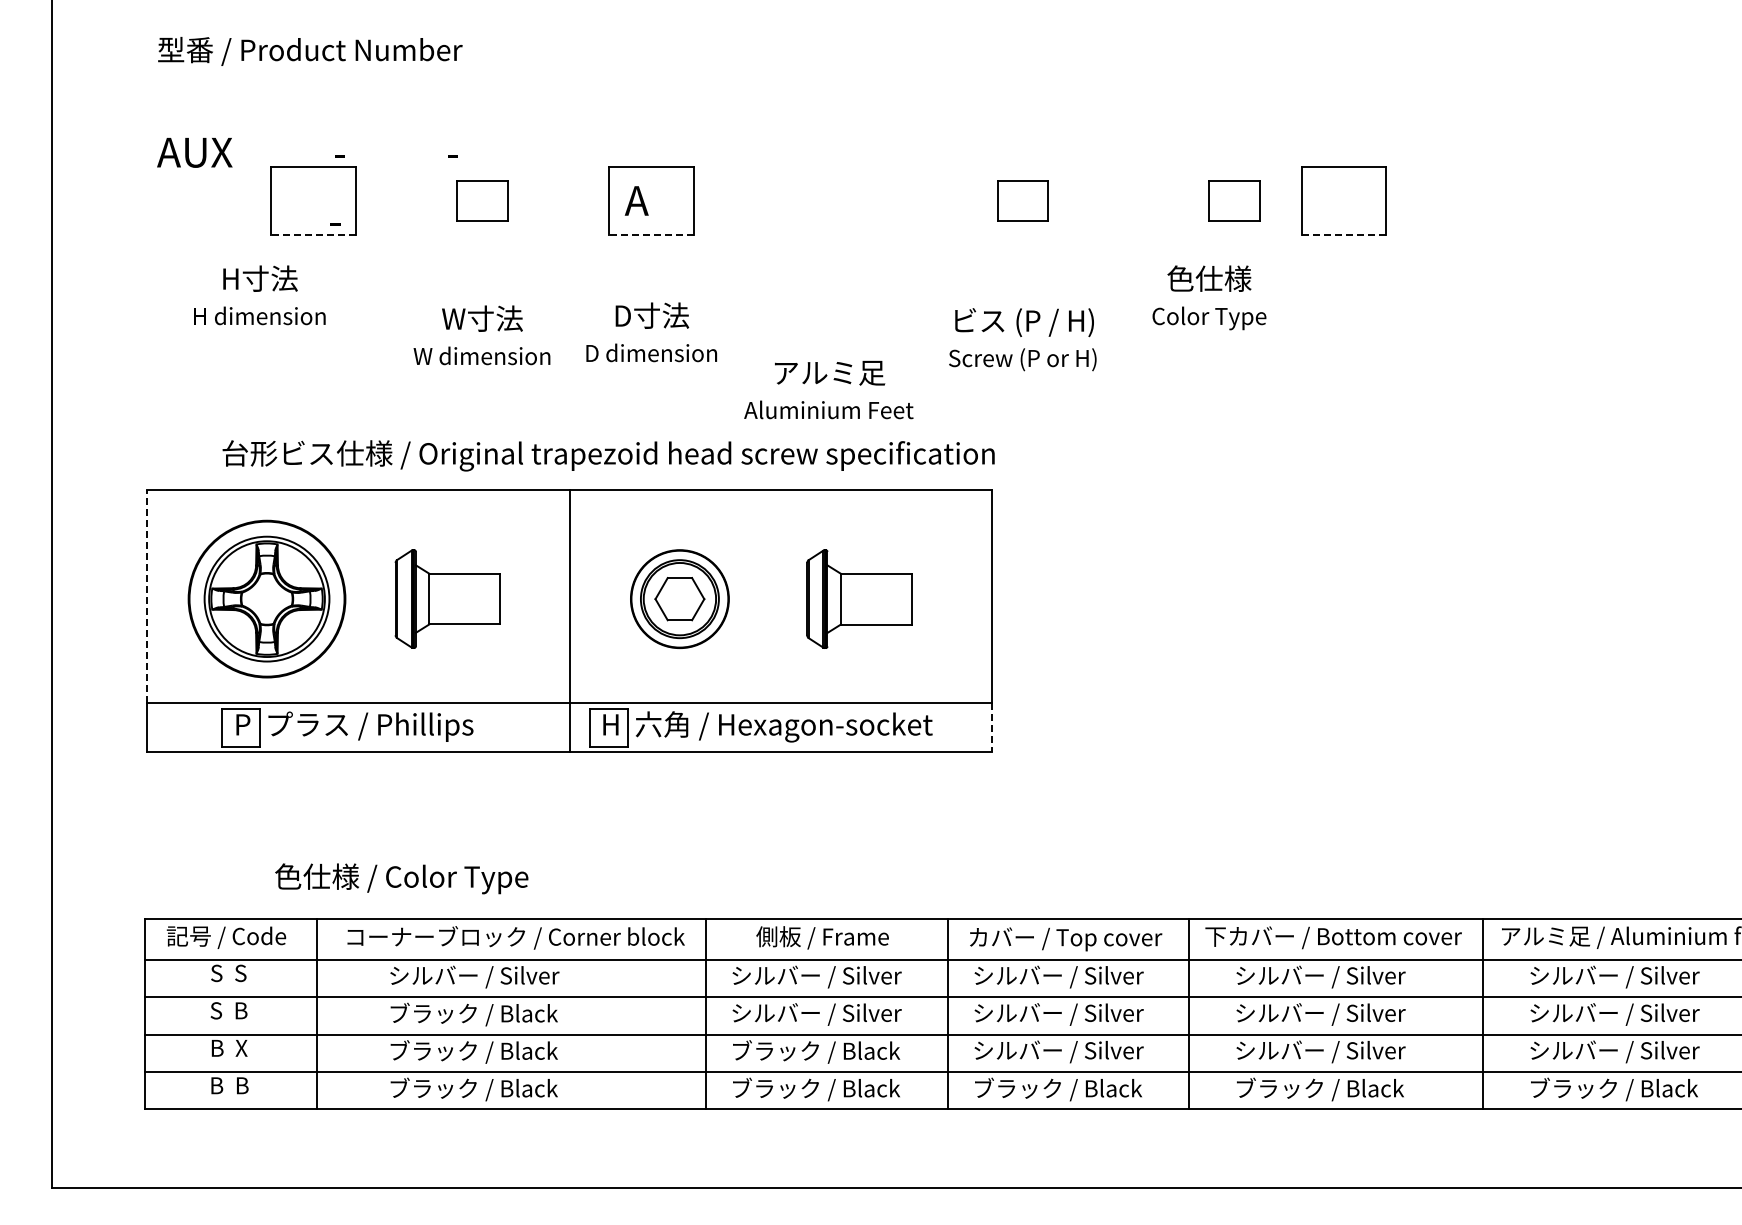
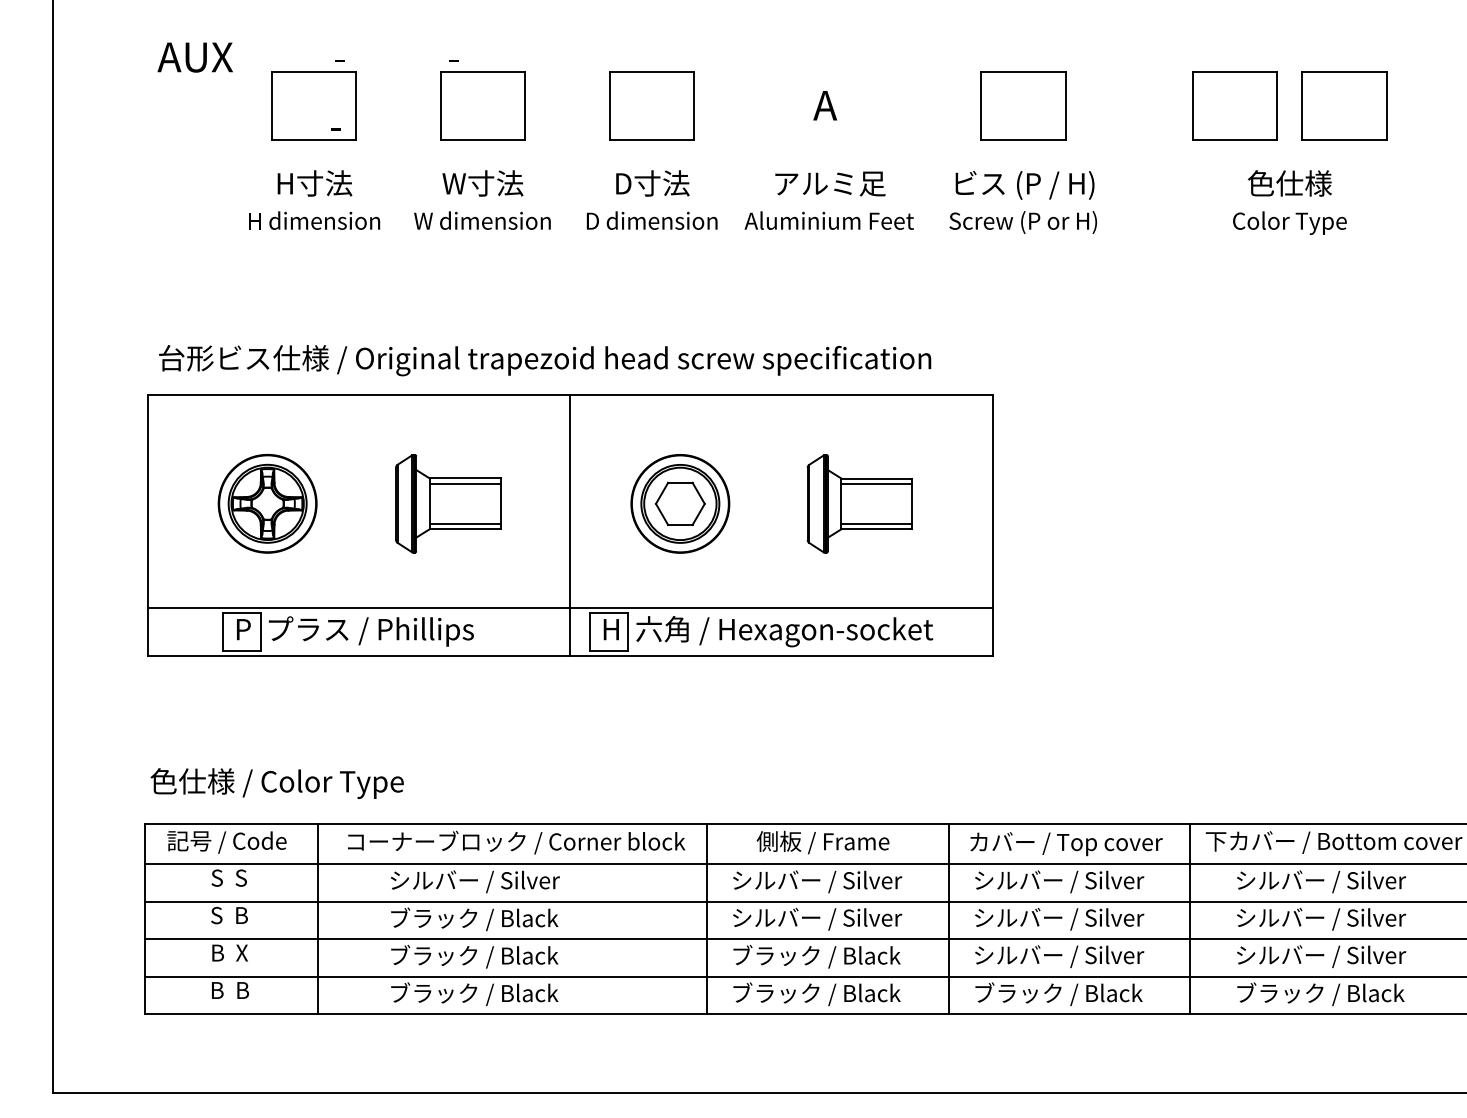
part: (482, 200) -> (482, 105), size x1.67
text: (636, 200) -> (824, 105), moved
part: (1022, 200) -> (1022, 105), size x1.67
part: (1234, 200) -> (1234, 105), size x1.67
line: (313, 234) -> (313, 139), dashed -> solid
line: (651, 234) -> (651, 139), dashed -> solid
line: (1343, 234) -> (1343, 139), dashed -> solid
text: (259, 295) -> (313, 200), moved
text: (1209, 297) -> (1289, 202), moved
text: (651, 332) -> (651, 200), moved
text: (481, 335) -> (481, 200), moved
text: (1022, 339) -> (1022, 202), moved
text: (828, 389) -> (828, 200), moved
text: (608, 455) -> (544, 360), moved
line: (464, 578) -> (464, 483), added
line: (876, 578) -> (876, 483), added
line: (147, 596) -> (147, 501), dashed -> solid
part: (267, 598) -> (267, 503), size x0.62
line: (464, 619) -> (464, 524), added
line: (876, 619) -> (876, 524), added
line: (992, 728) -> (992, 633), dashed -> solid
text: (401, 878) -> (276, 783), moved

